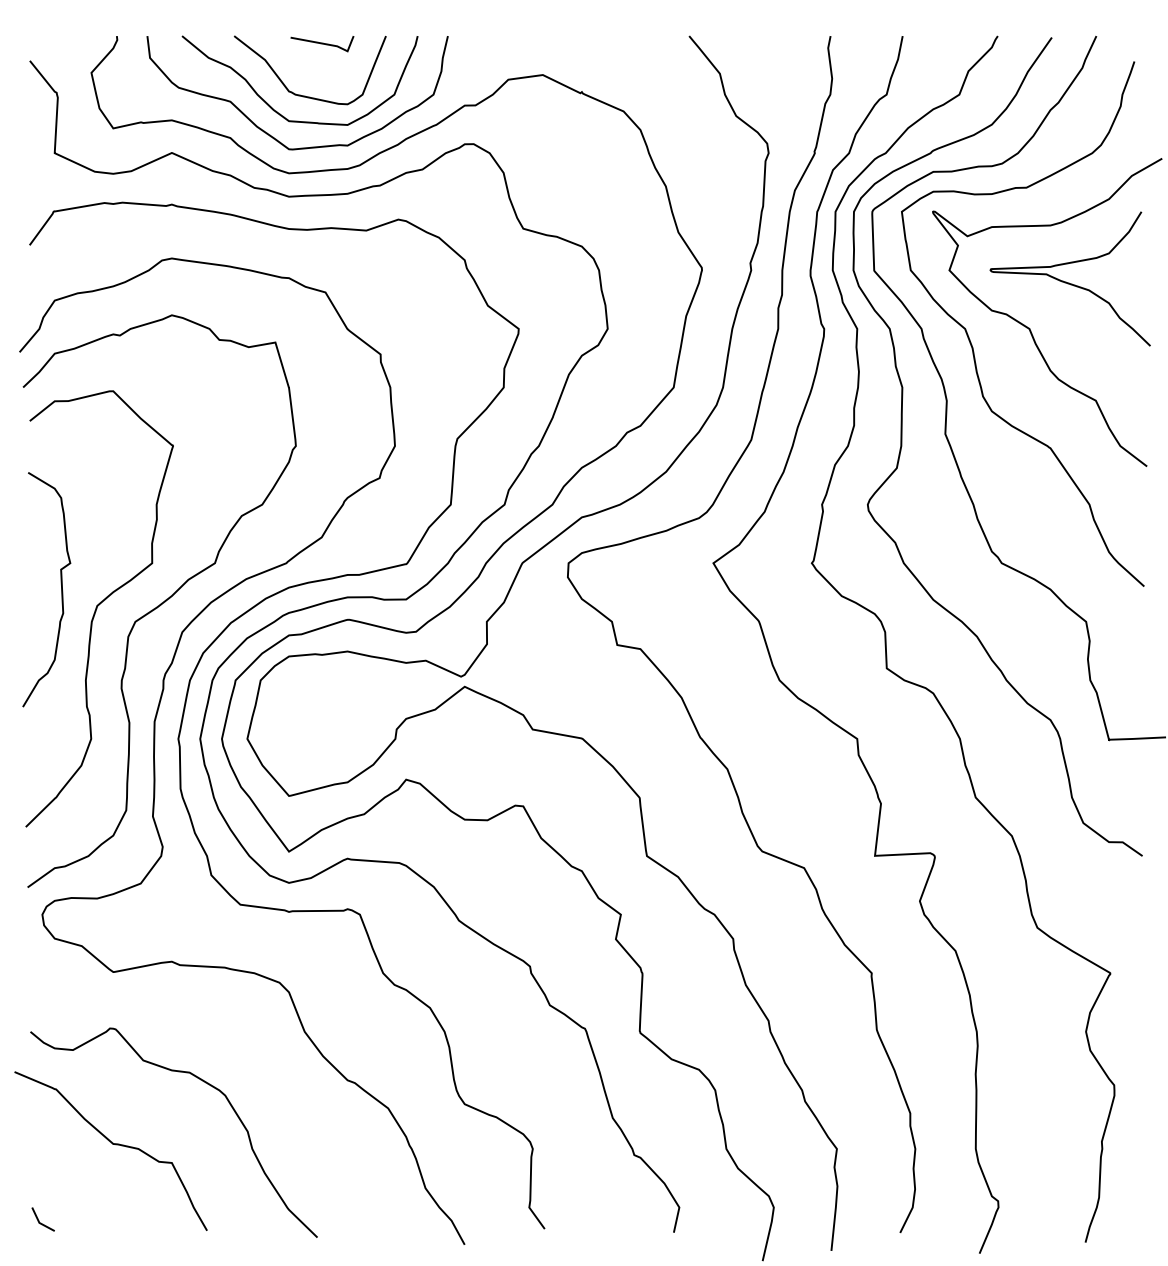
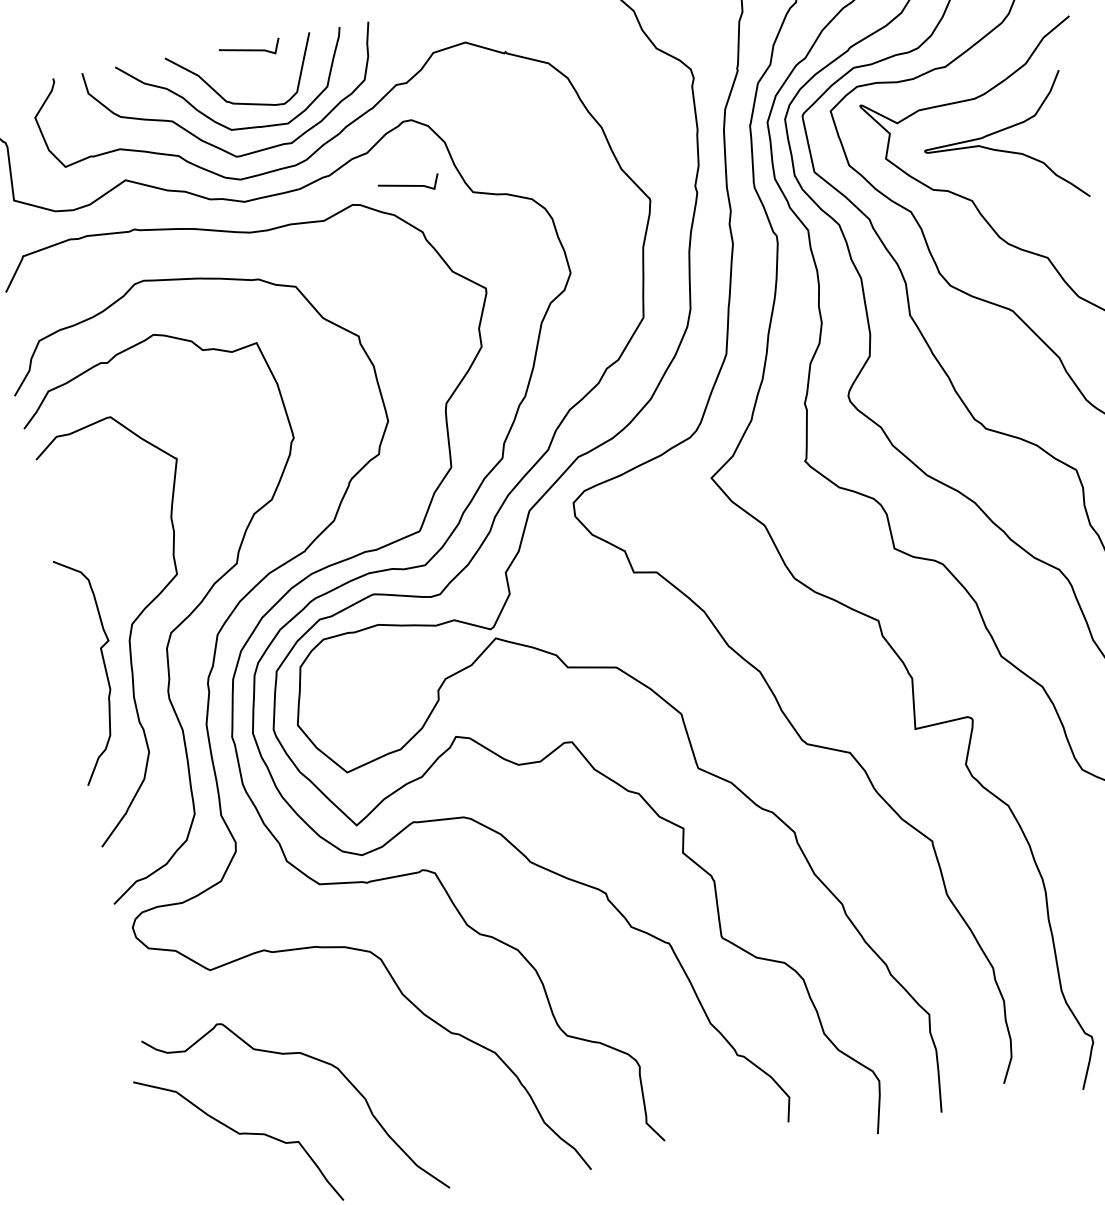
line: (459, 211) -> (409, 186), added
curve: (61, 589) -> (104, 667), moved

